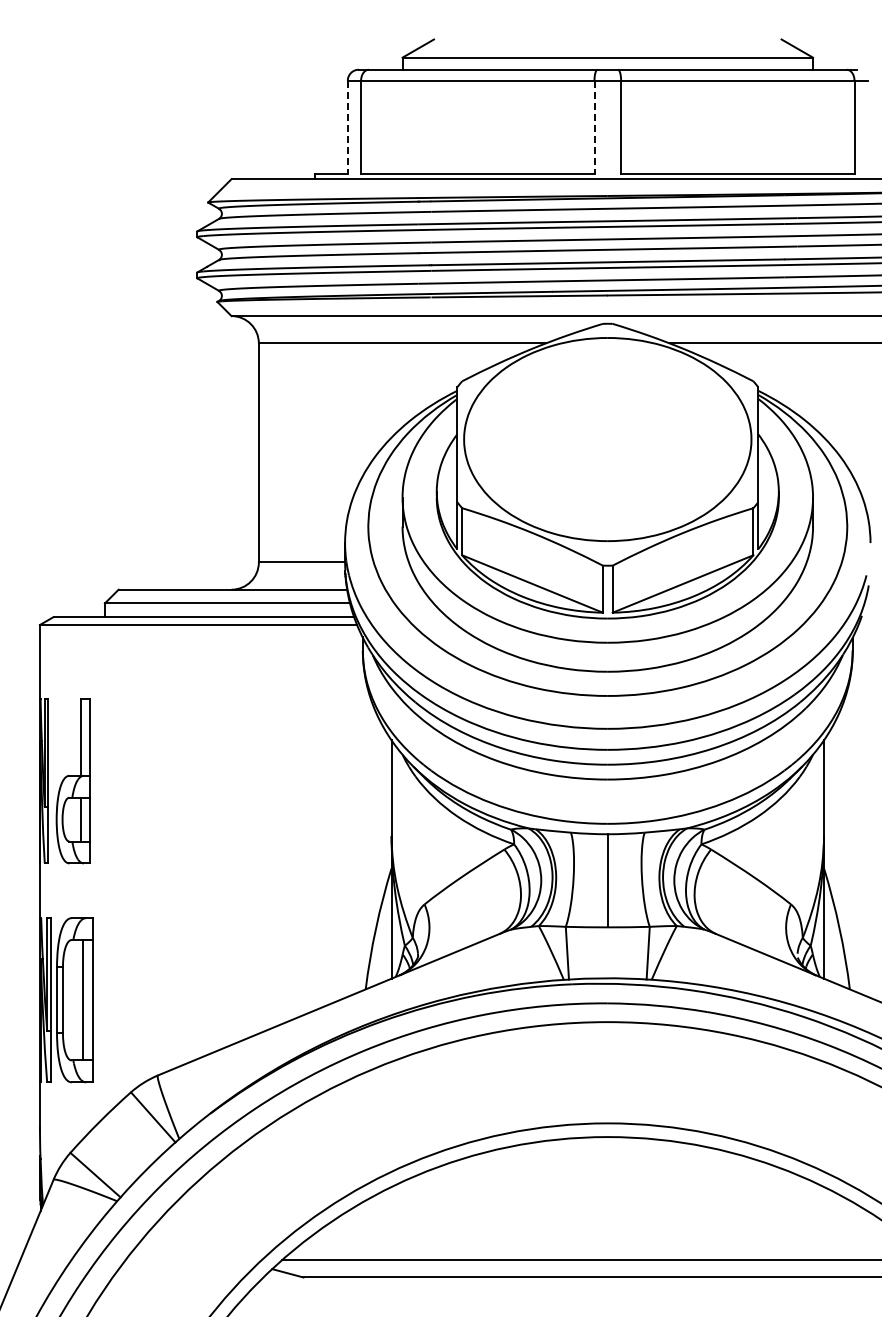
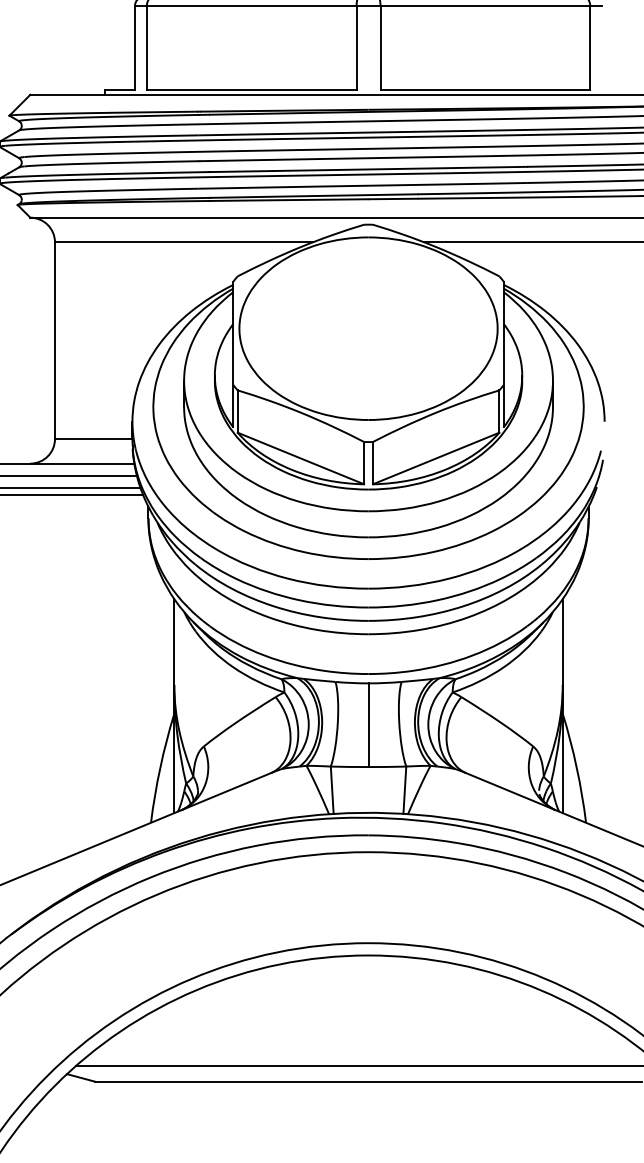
line: (347, 127) -> (134, 48), dashed -> solid
line: (594, 127) -> (356, 48), dashed -> solid

